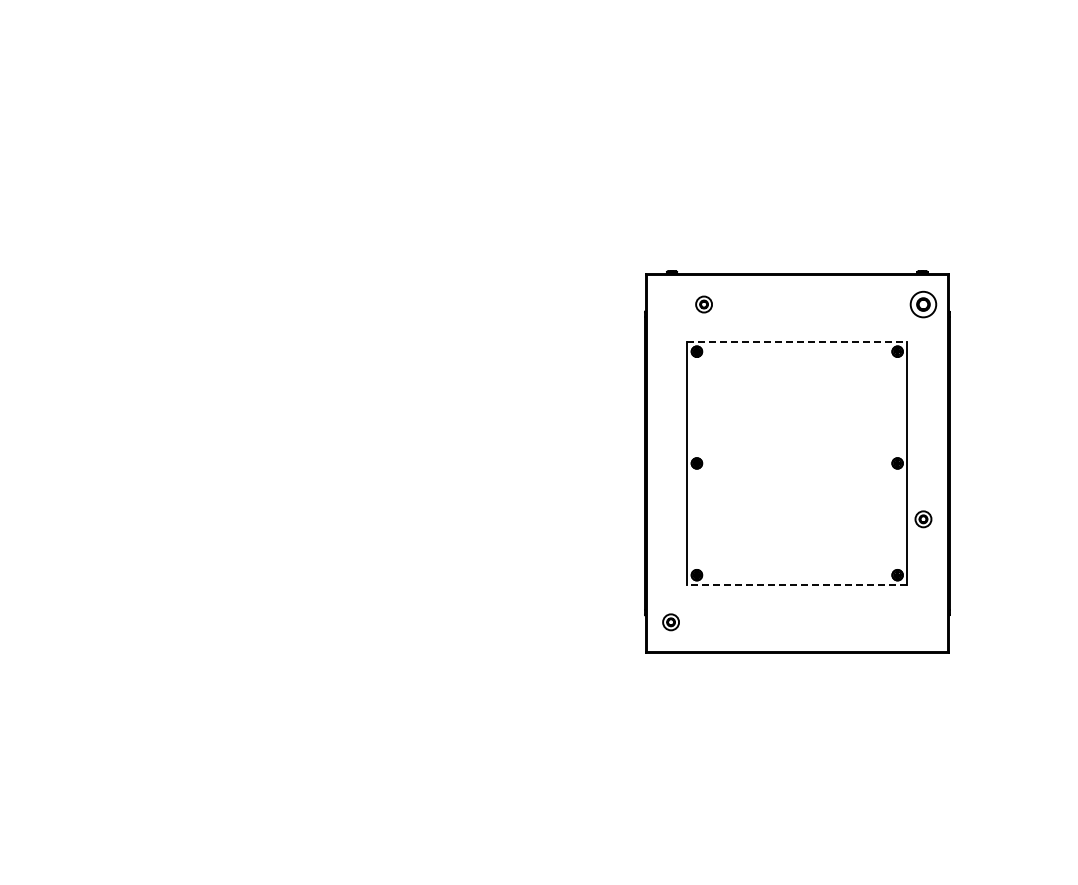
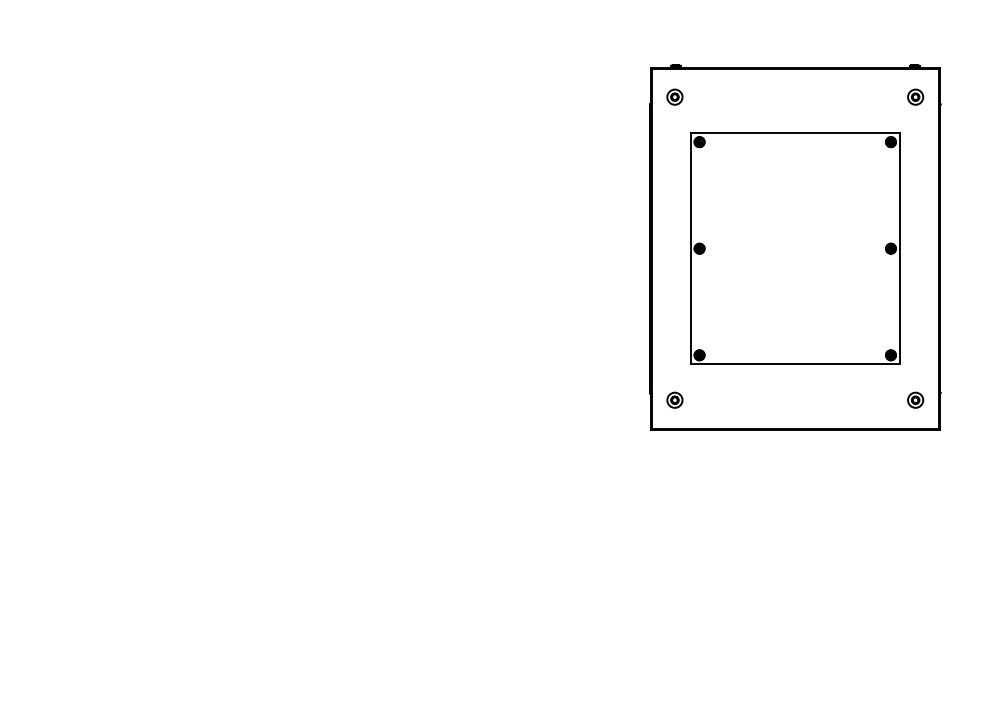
part: (703, 304) -> (674, 97), moved
part: (923, 304) -> (915, 97), size x0.62
line: (797, 342) -> (795, 133), dashed -> solid
part: (923, 519) -> (915, 400), moved
line: (797, 584) -> (795, 364), dashed -> solid

